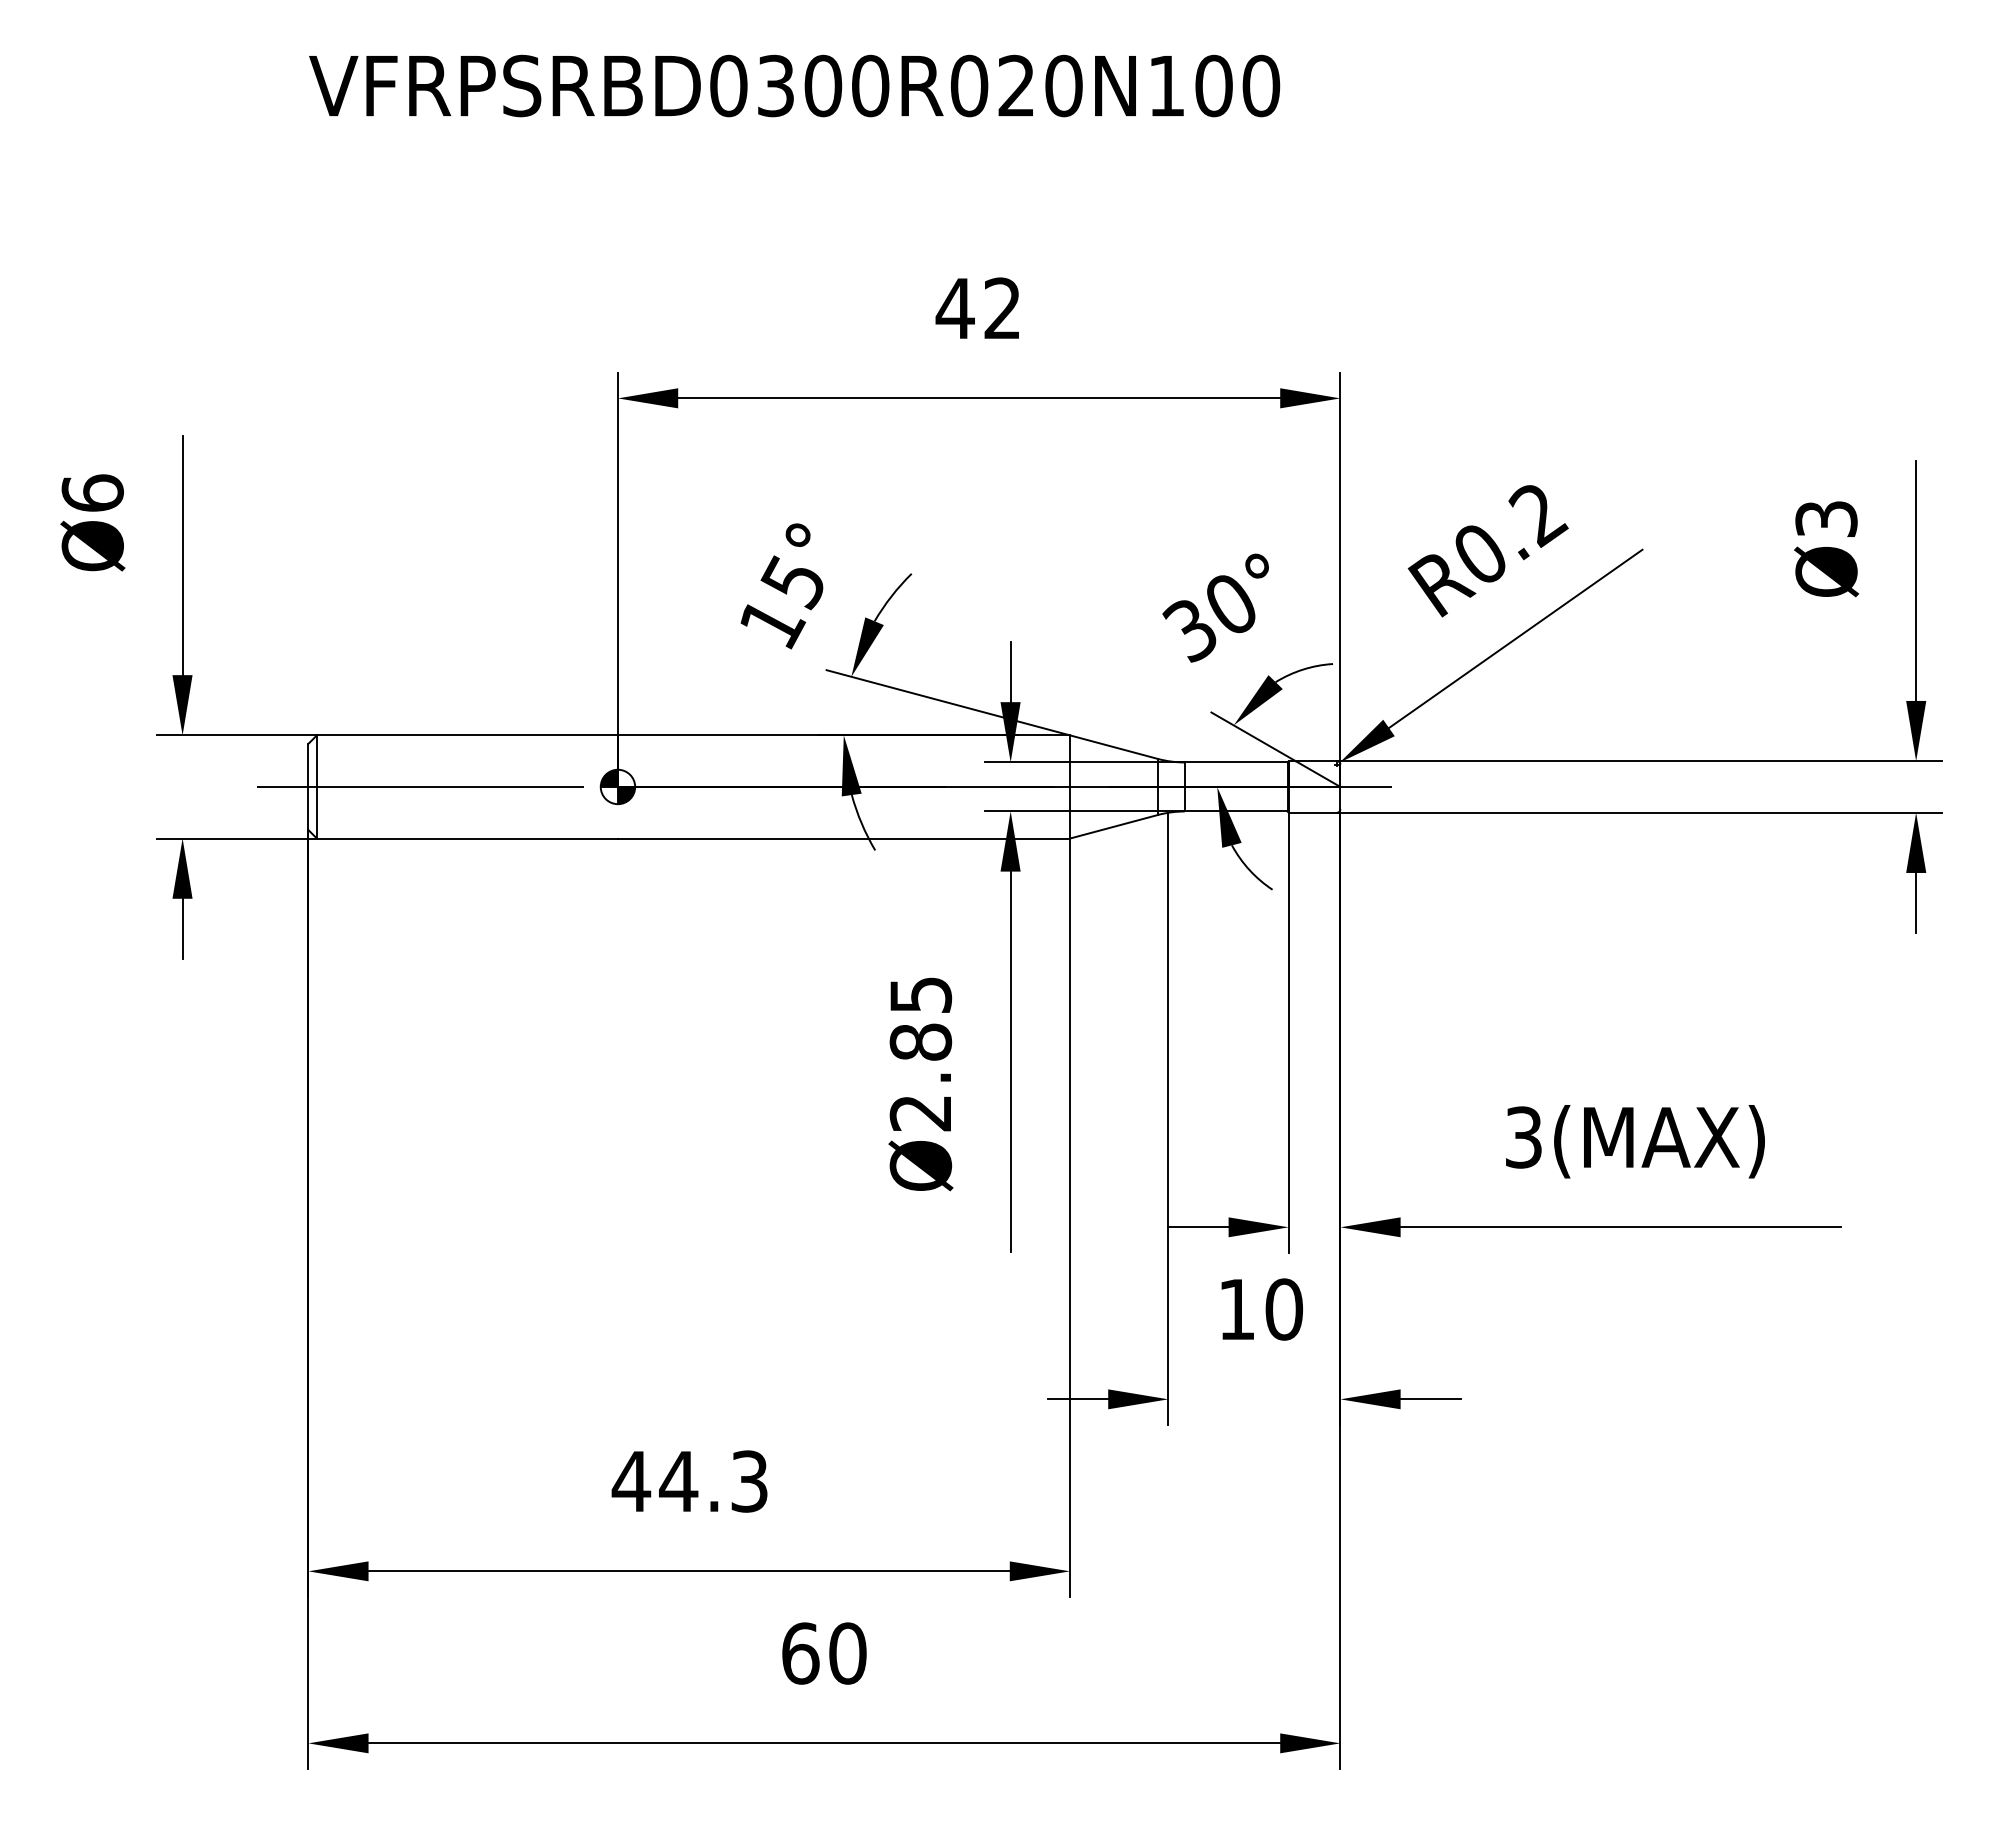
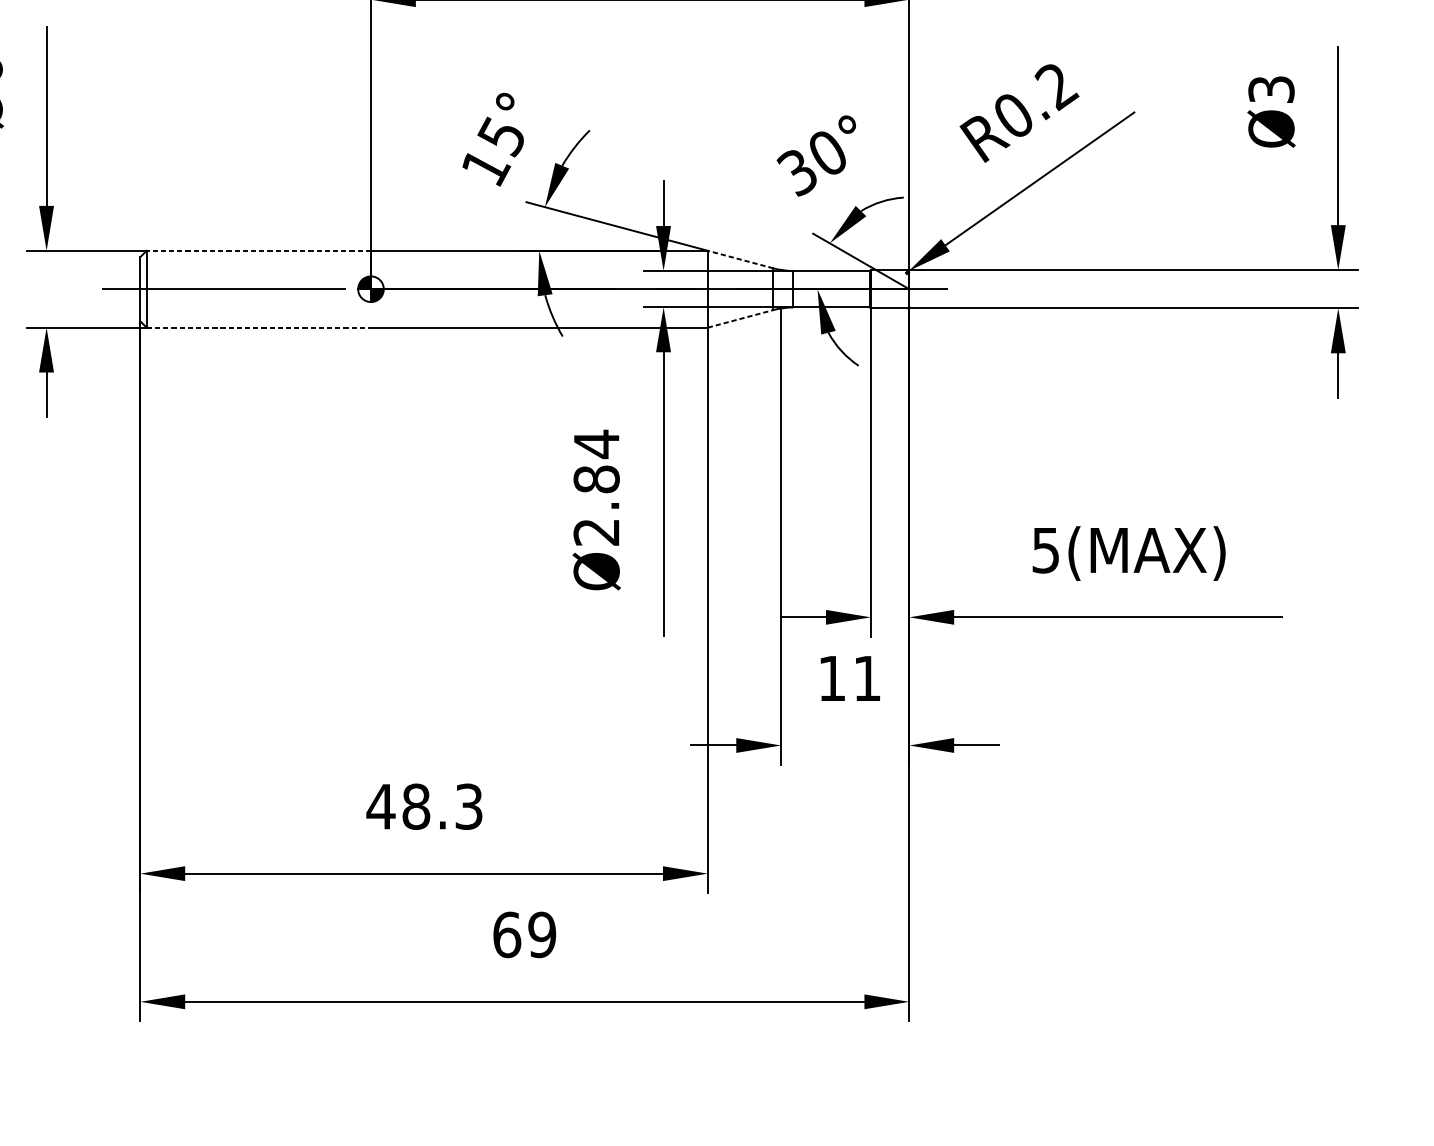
line: (467, 735) -> (258, 250), solid -> dashed
line: (1113, 747) -> (740, 259), solid -> dashed
line: (1113, 826) -> (740, 318), solid -> dashed
line: (467, 838) -> (258, 327), solid -> dashed
text: (921, 994) -> (597, 443), Ø2.85 -> Ø2.84
text: (1523, 1137) -> (1045, 550), 3(MAX) -> 5(MAX)
text: (1284, 1309) -> (867, 678), 10 -> 11
text: (678, 1481) -> (416, 806), 44.3 -> 48.3
text: (847, 1653) -> (542, 934), 60 -> 69

